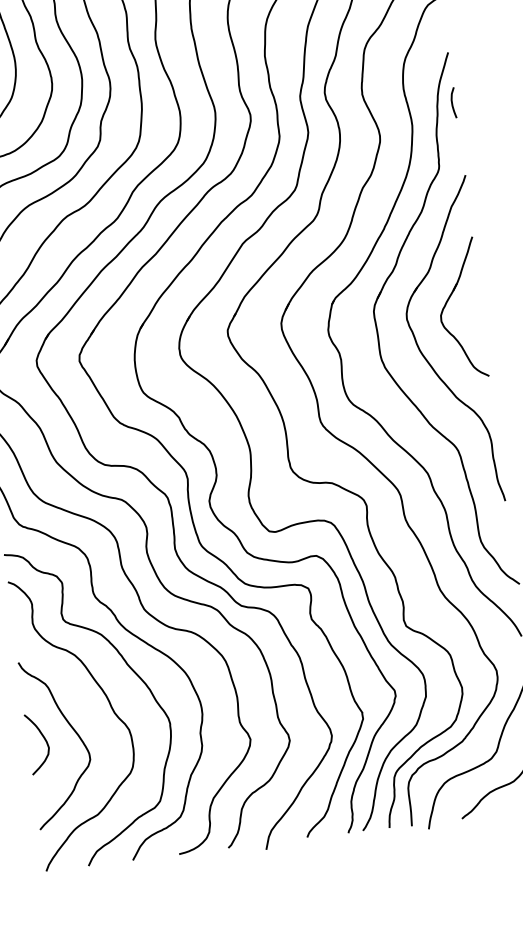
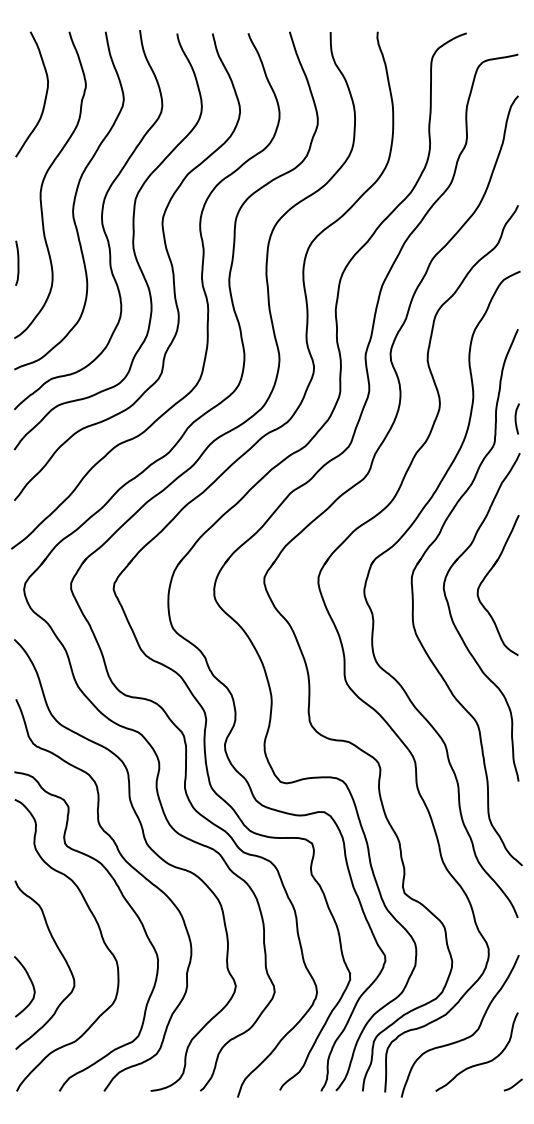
curve: (452, 102) -> (516, 418), moved
curve: (43, 738) -> (30, 982), moved

